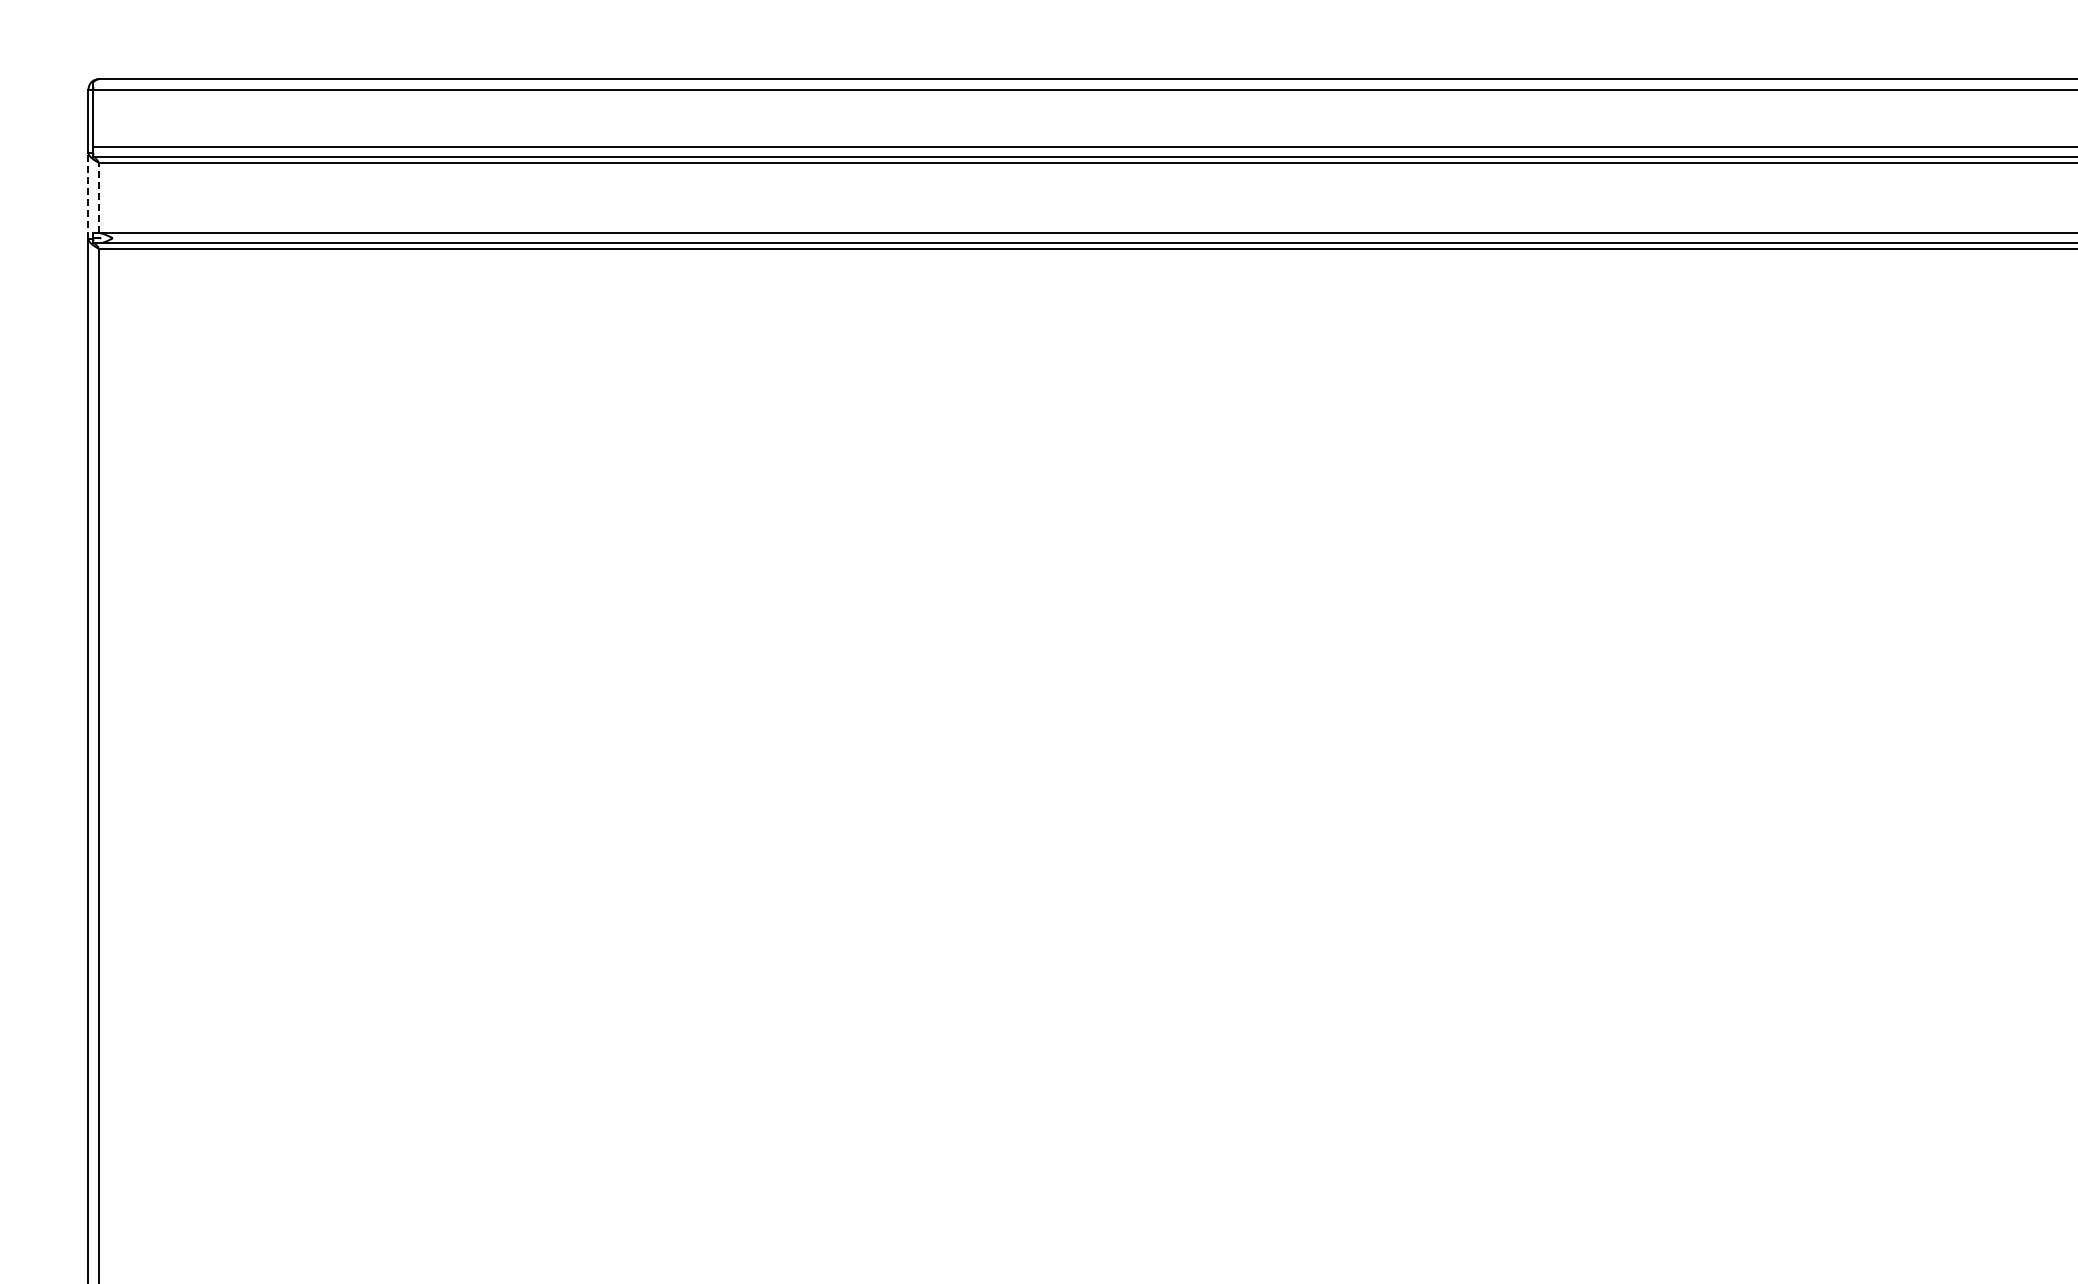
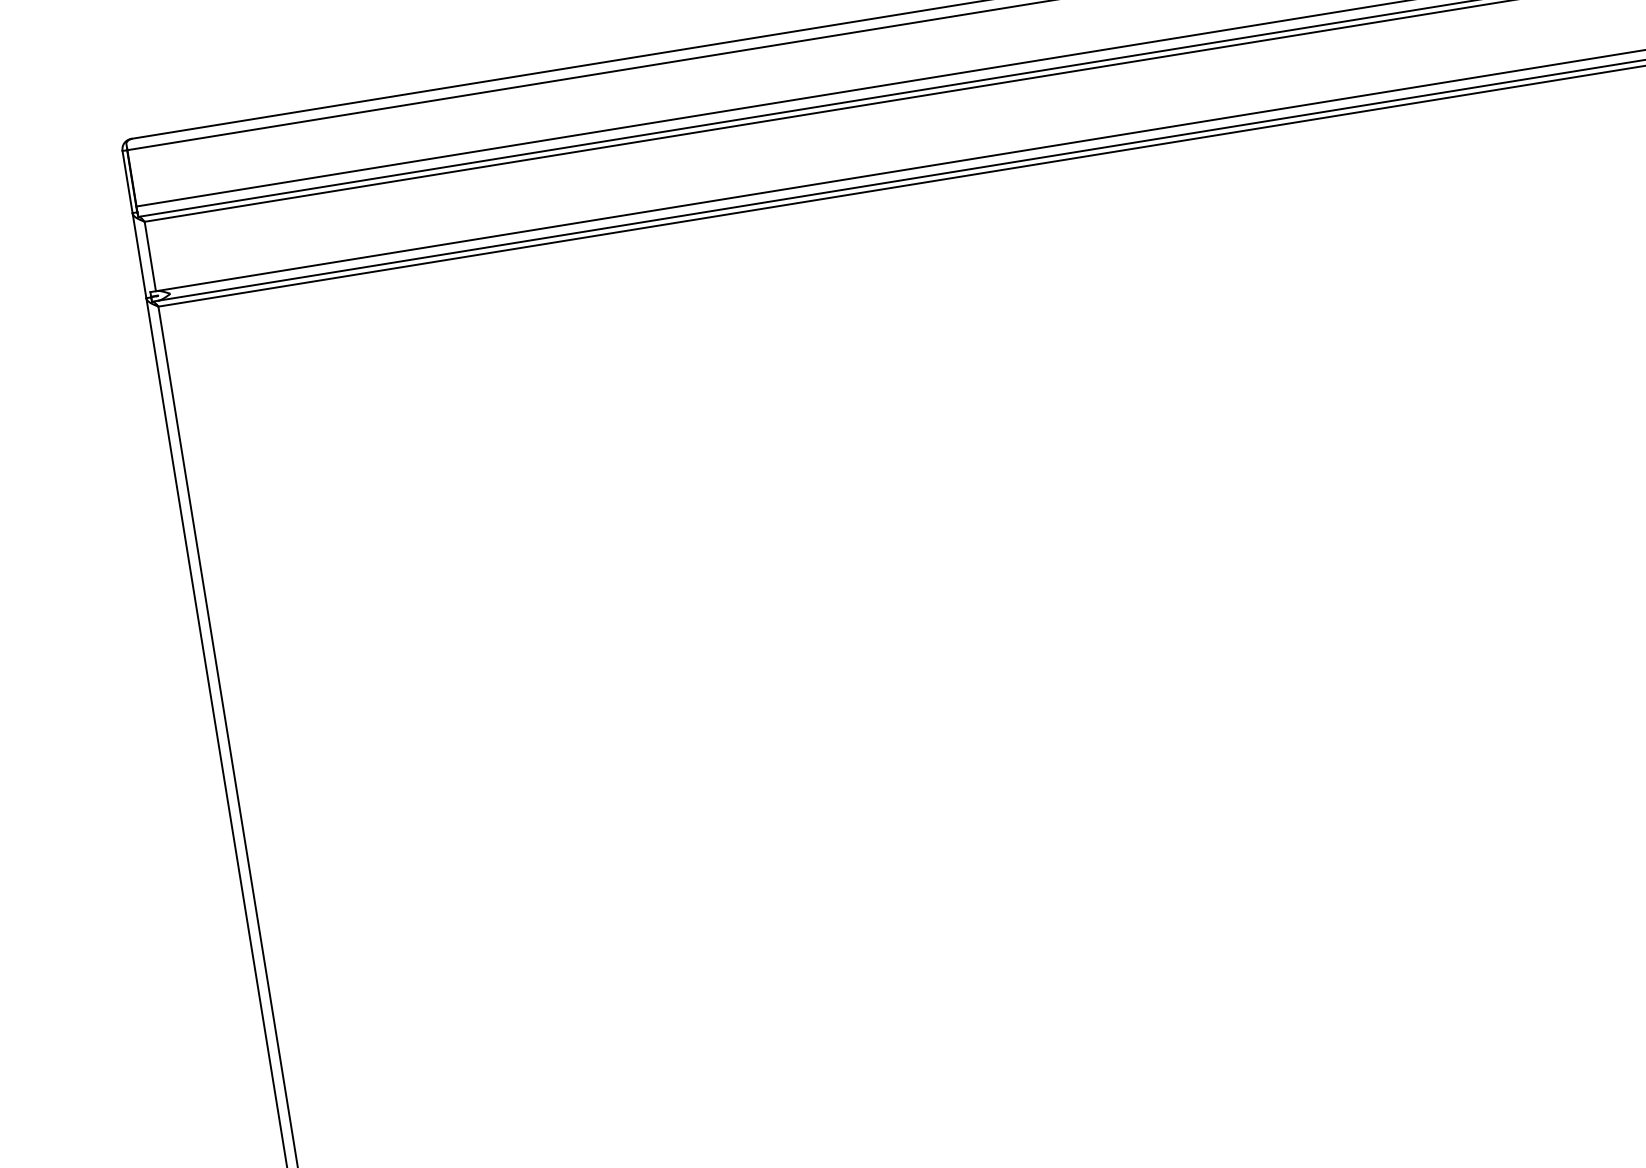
line: (88, 195) -> (139, 255), dashed -> solid
line: (99, 197) -> (150, 255), dashed -> solid

